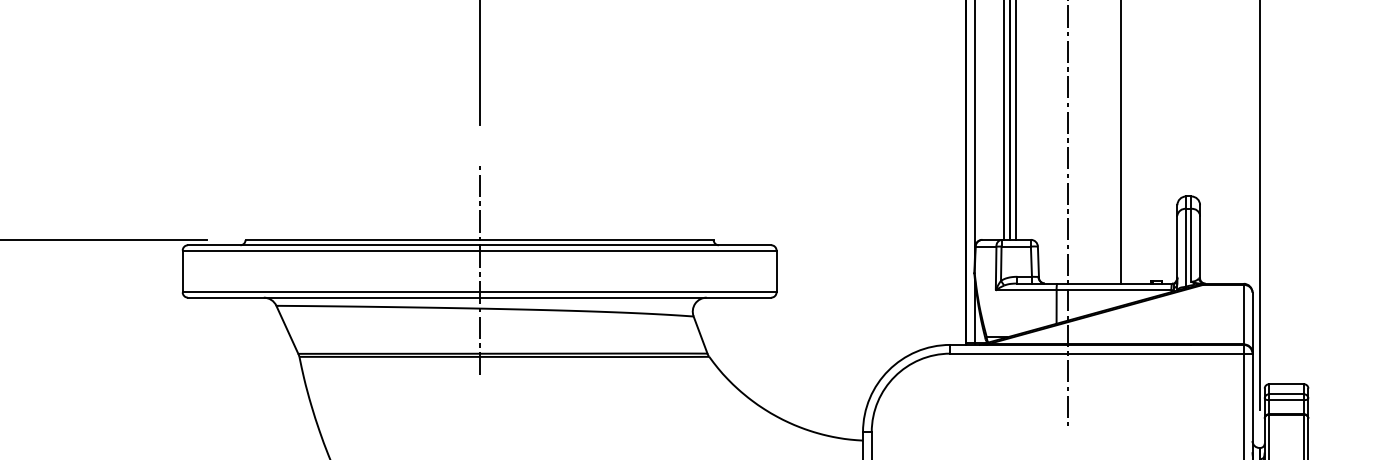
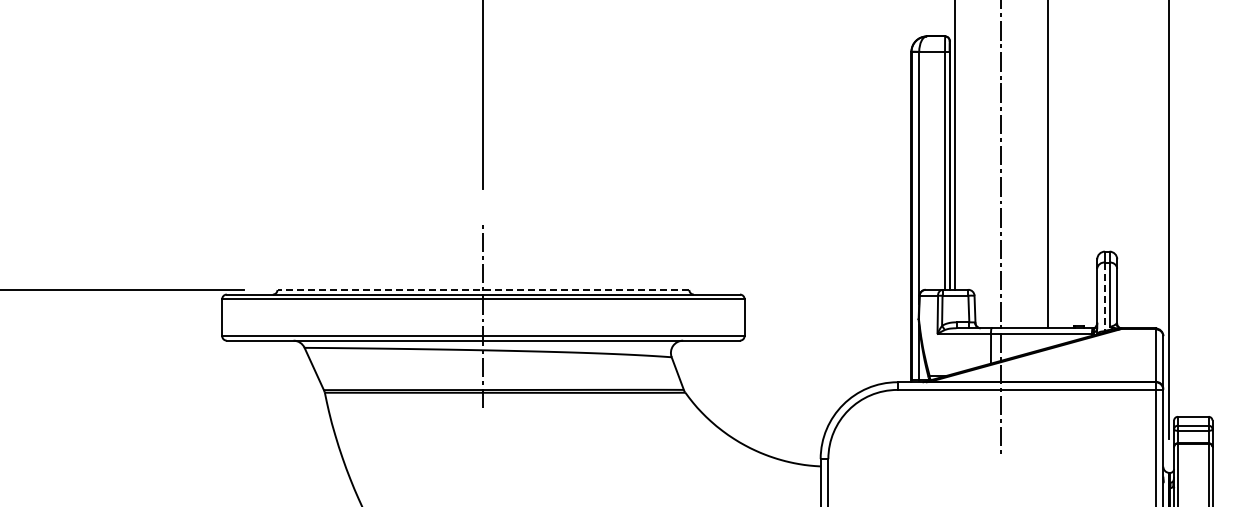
line: (479, 239) -> (483, 289), solid -> dashed
line: (1185, 248) -> (1104, 297), solid -> dashed

